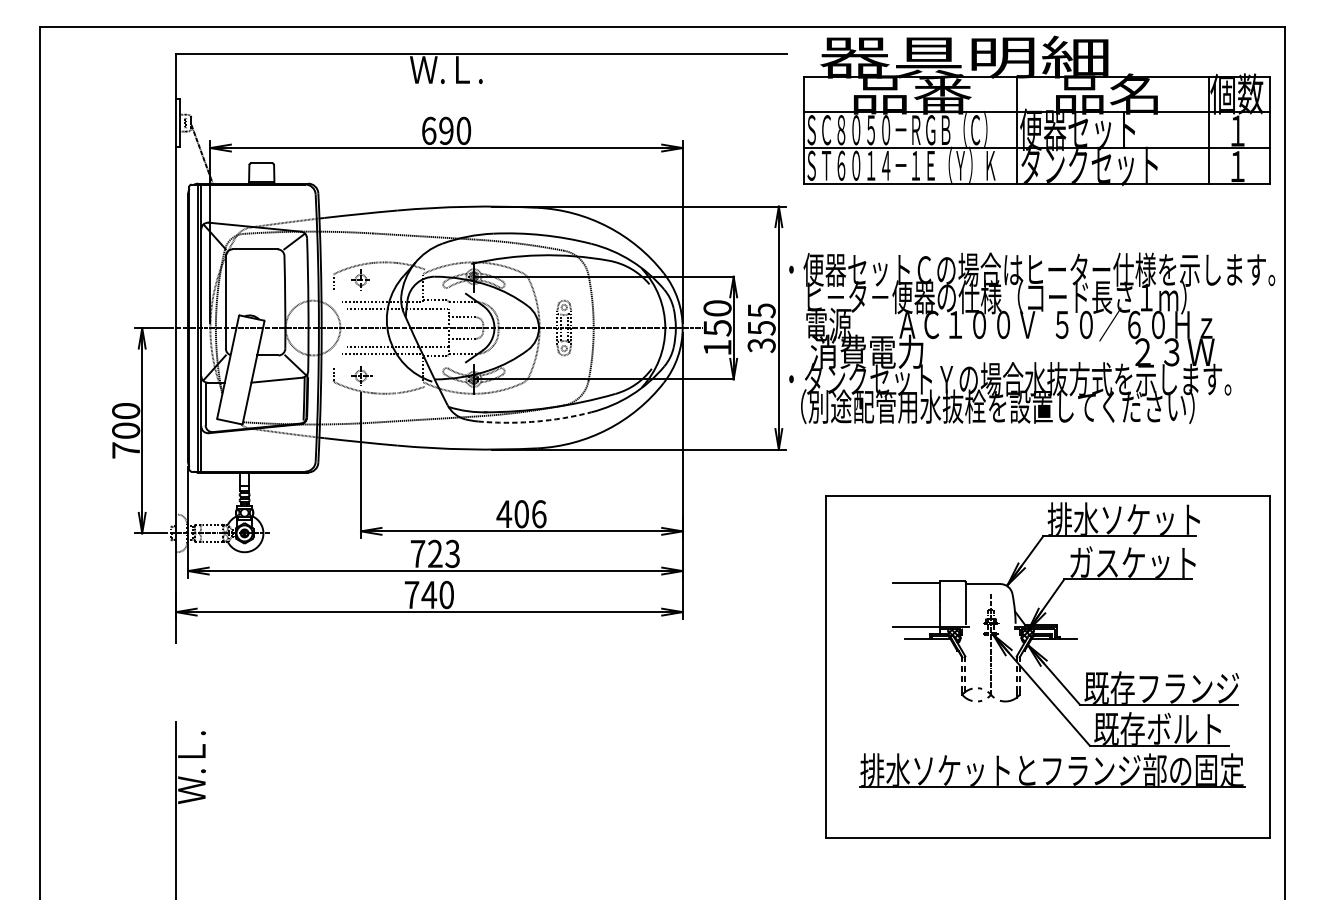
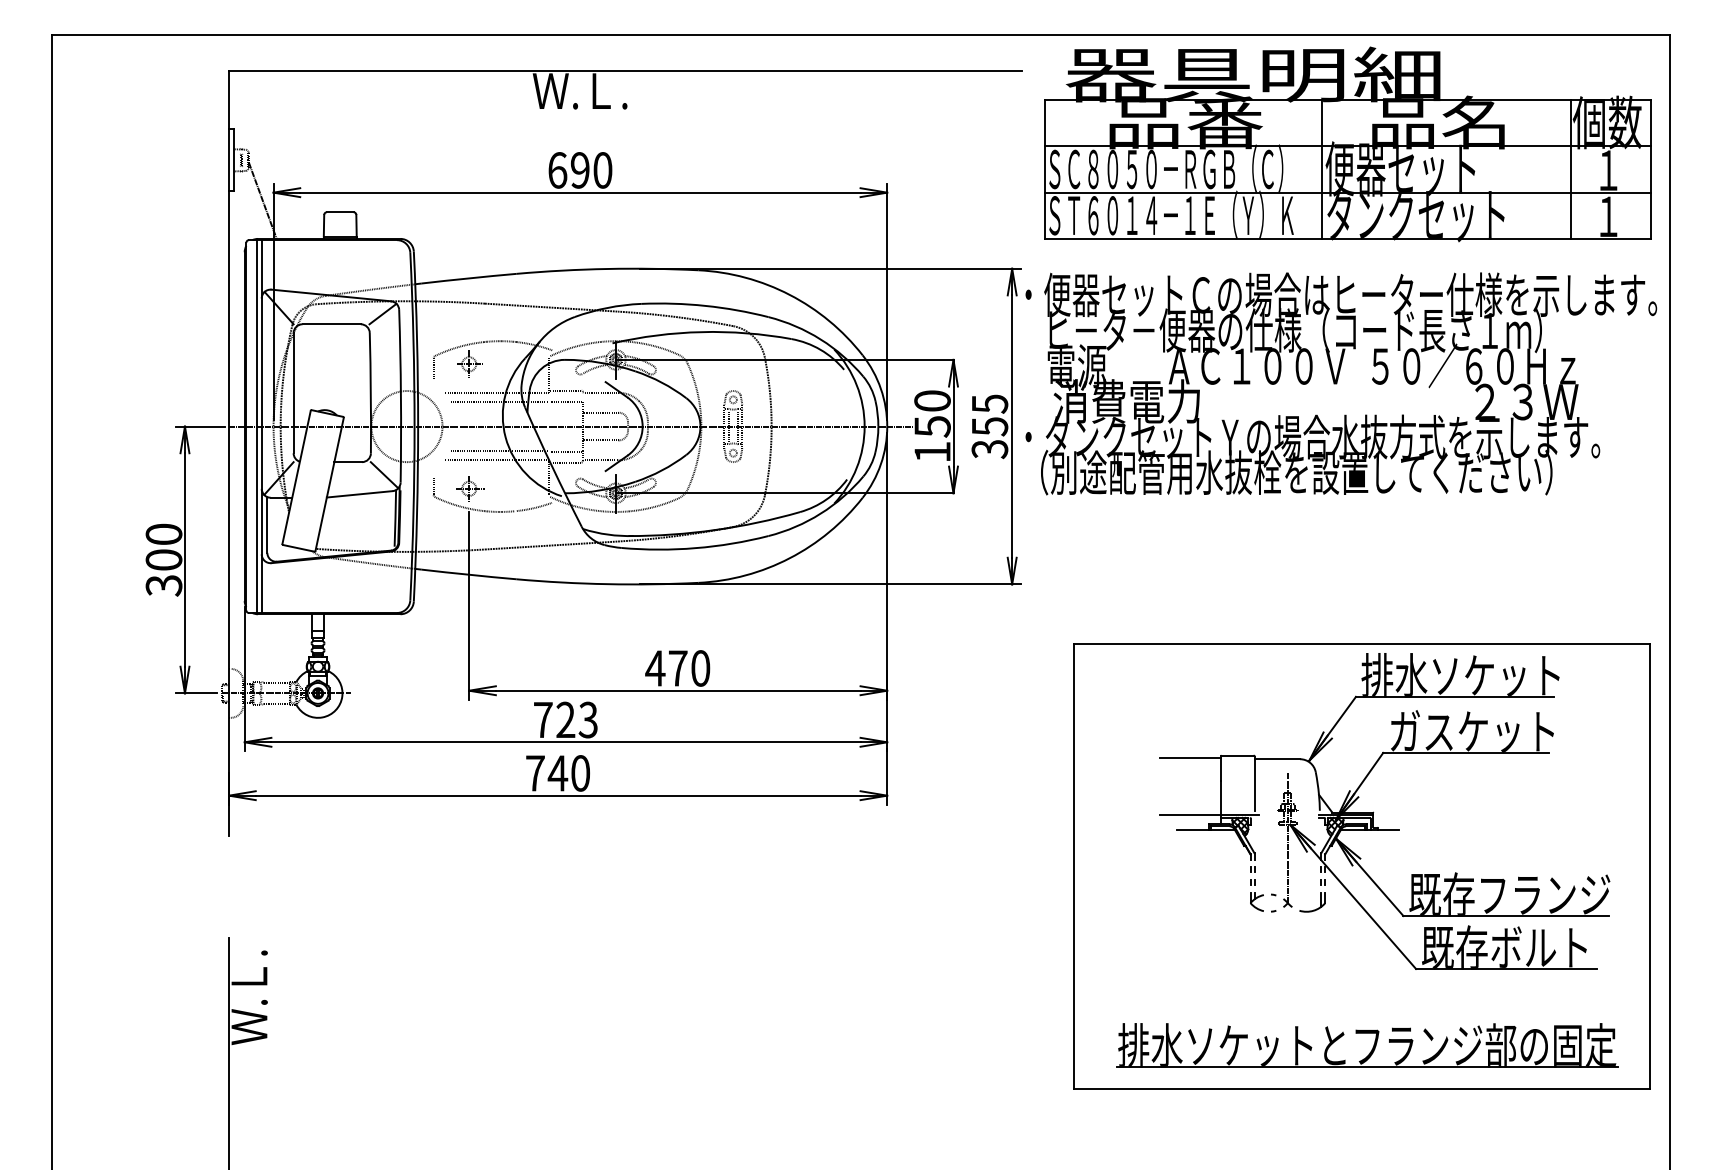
text: (1032, 338) -> (1341, 383), moved
arc: (535, 421) -> (695, 548), dashed -> solid
text: (125, 450) -> (163, 585), 700 -> 300
text: (530, 514) -> (689, 668), 406 -> 470
part: (1052, 770) -> (1367, 1045), moved

